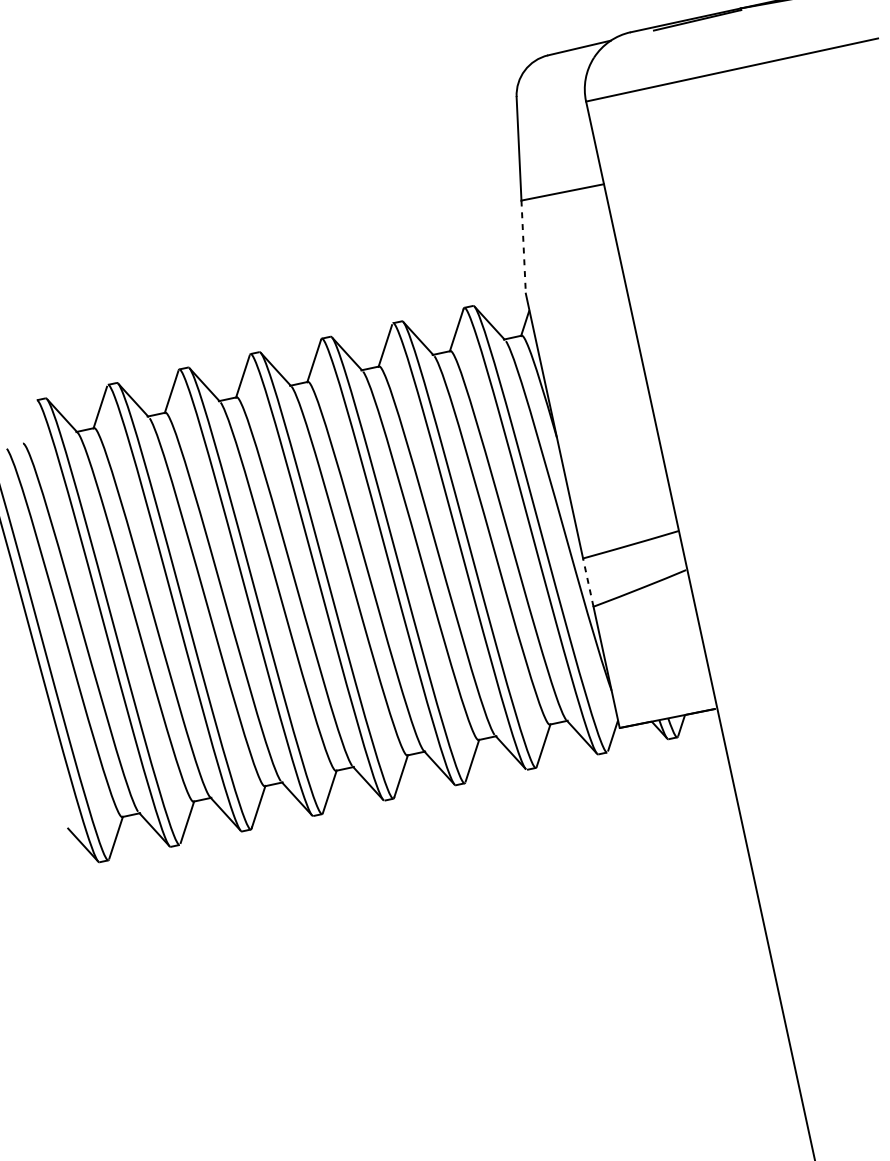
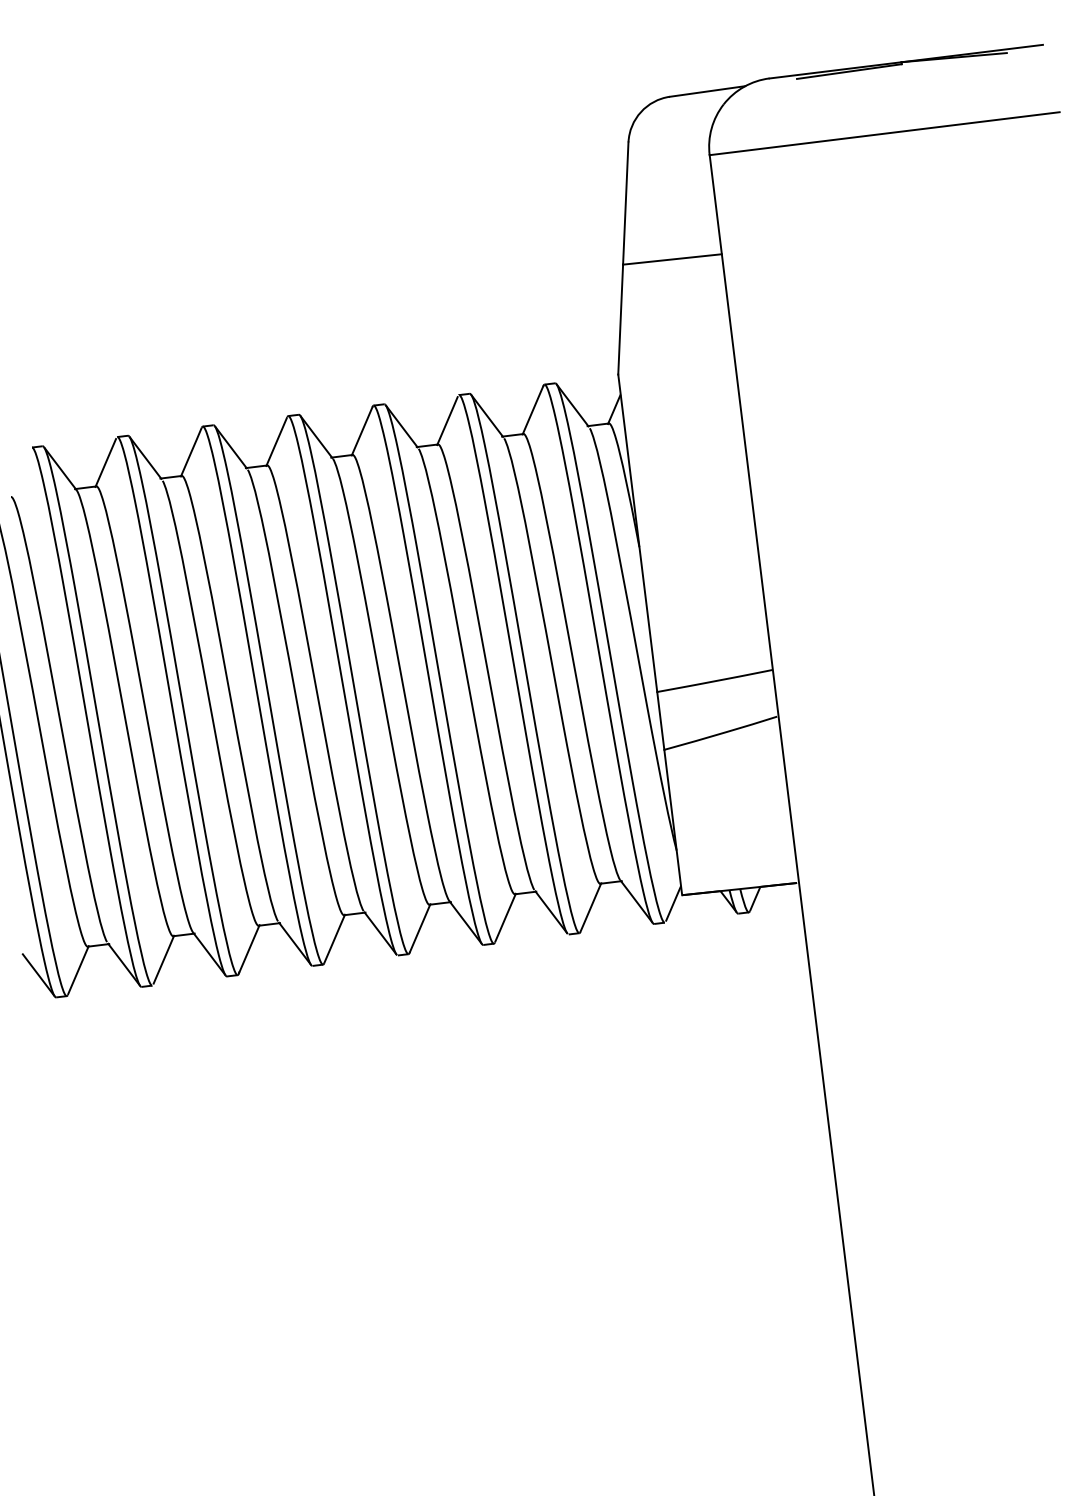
line: (523, 247) -> (620, 319), dashed -> solid
line: (588, 582) -> (660, 720), dashed -> solid

